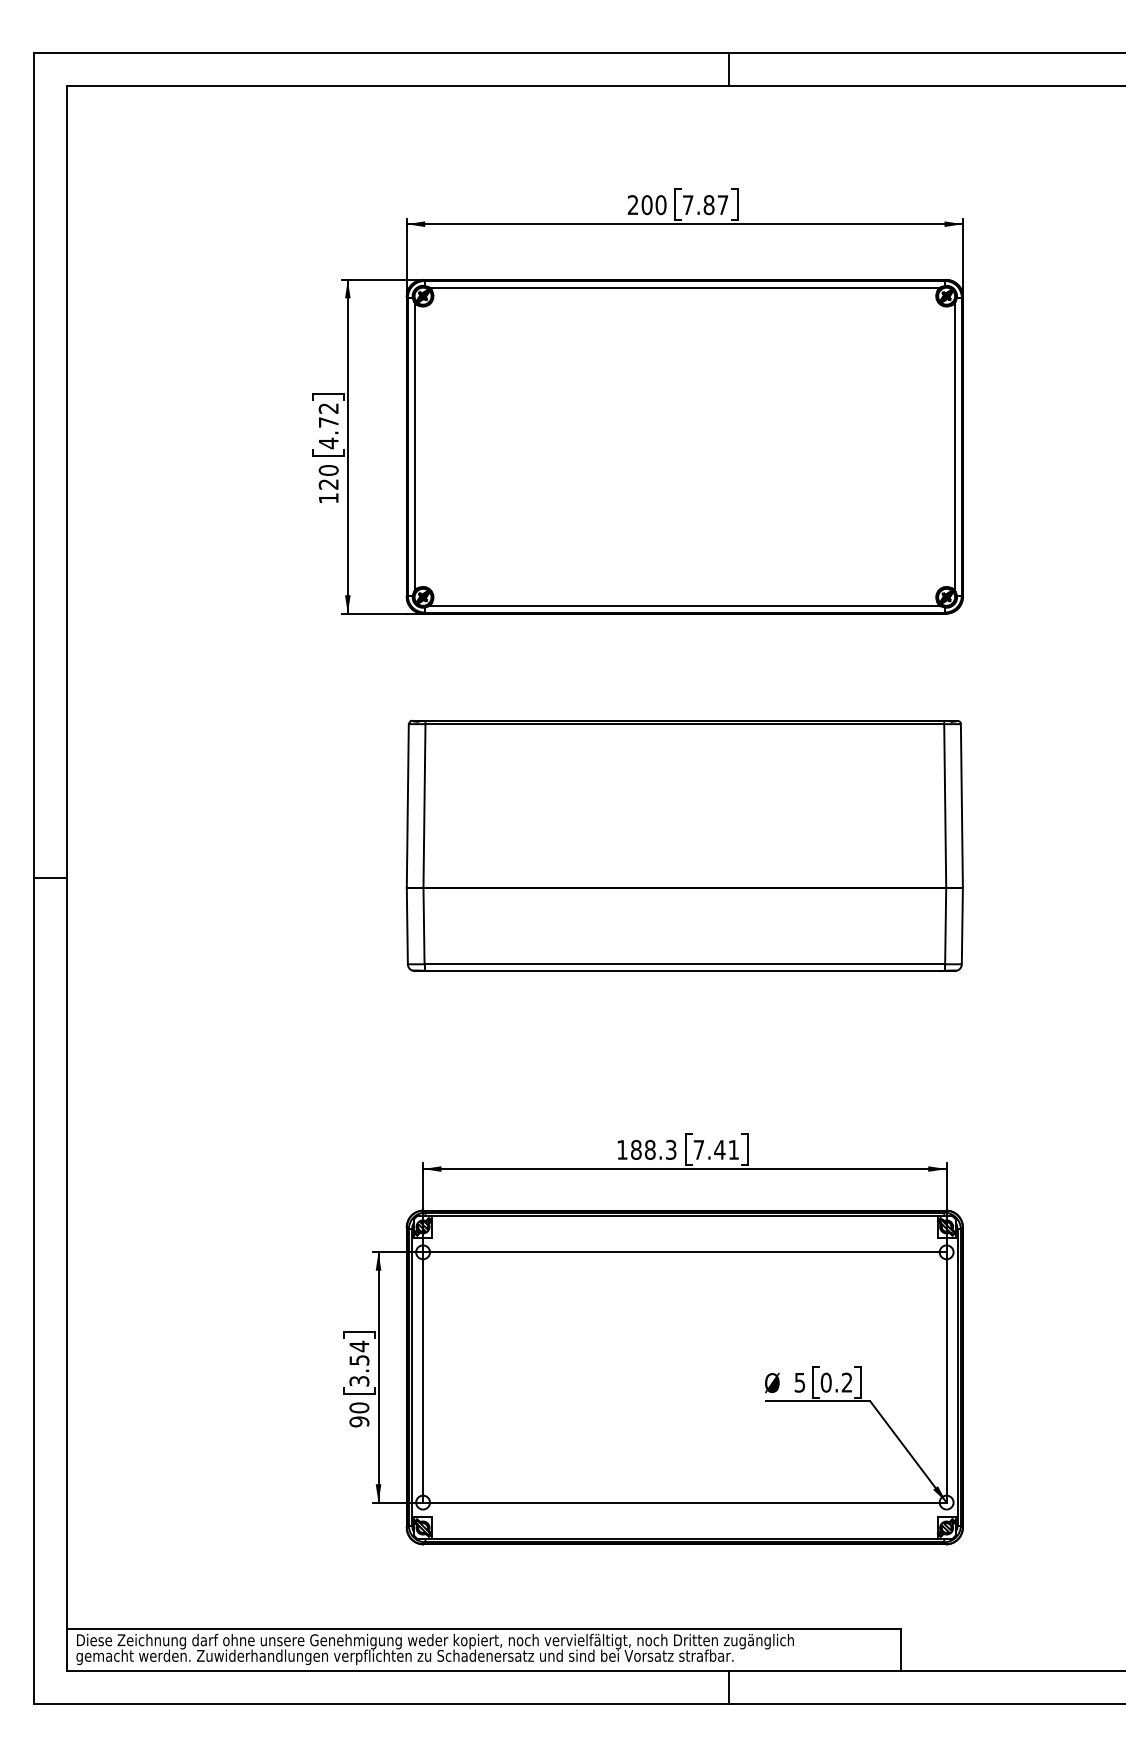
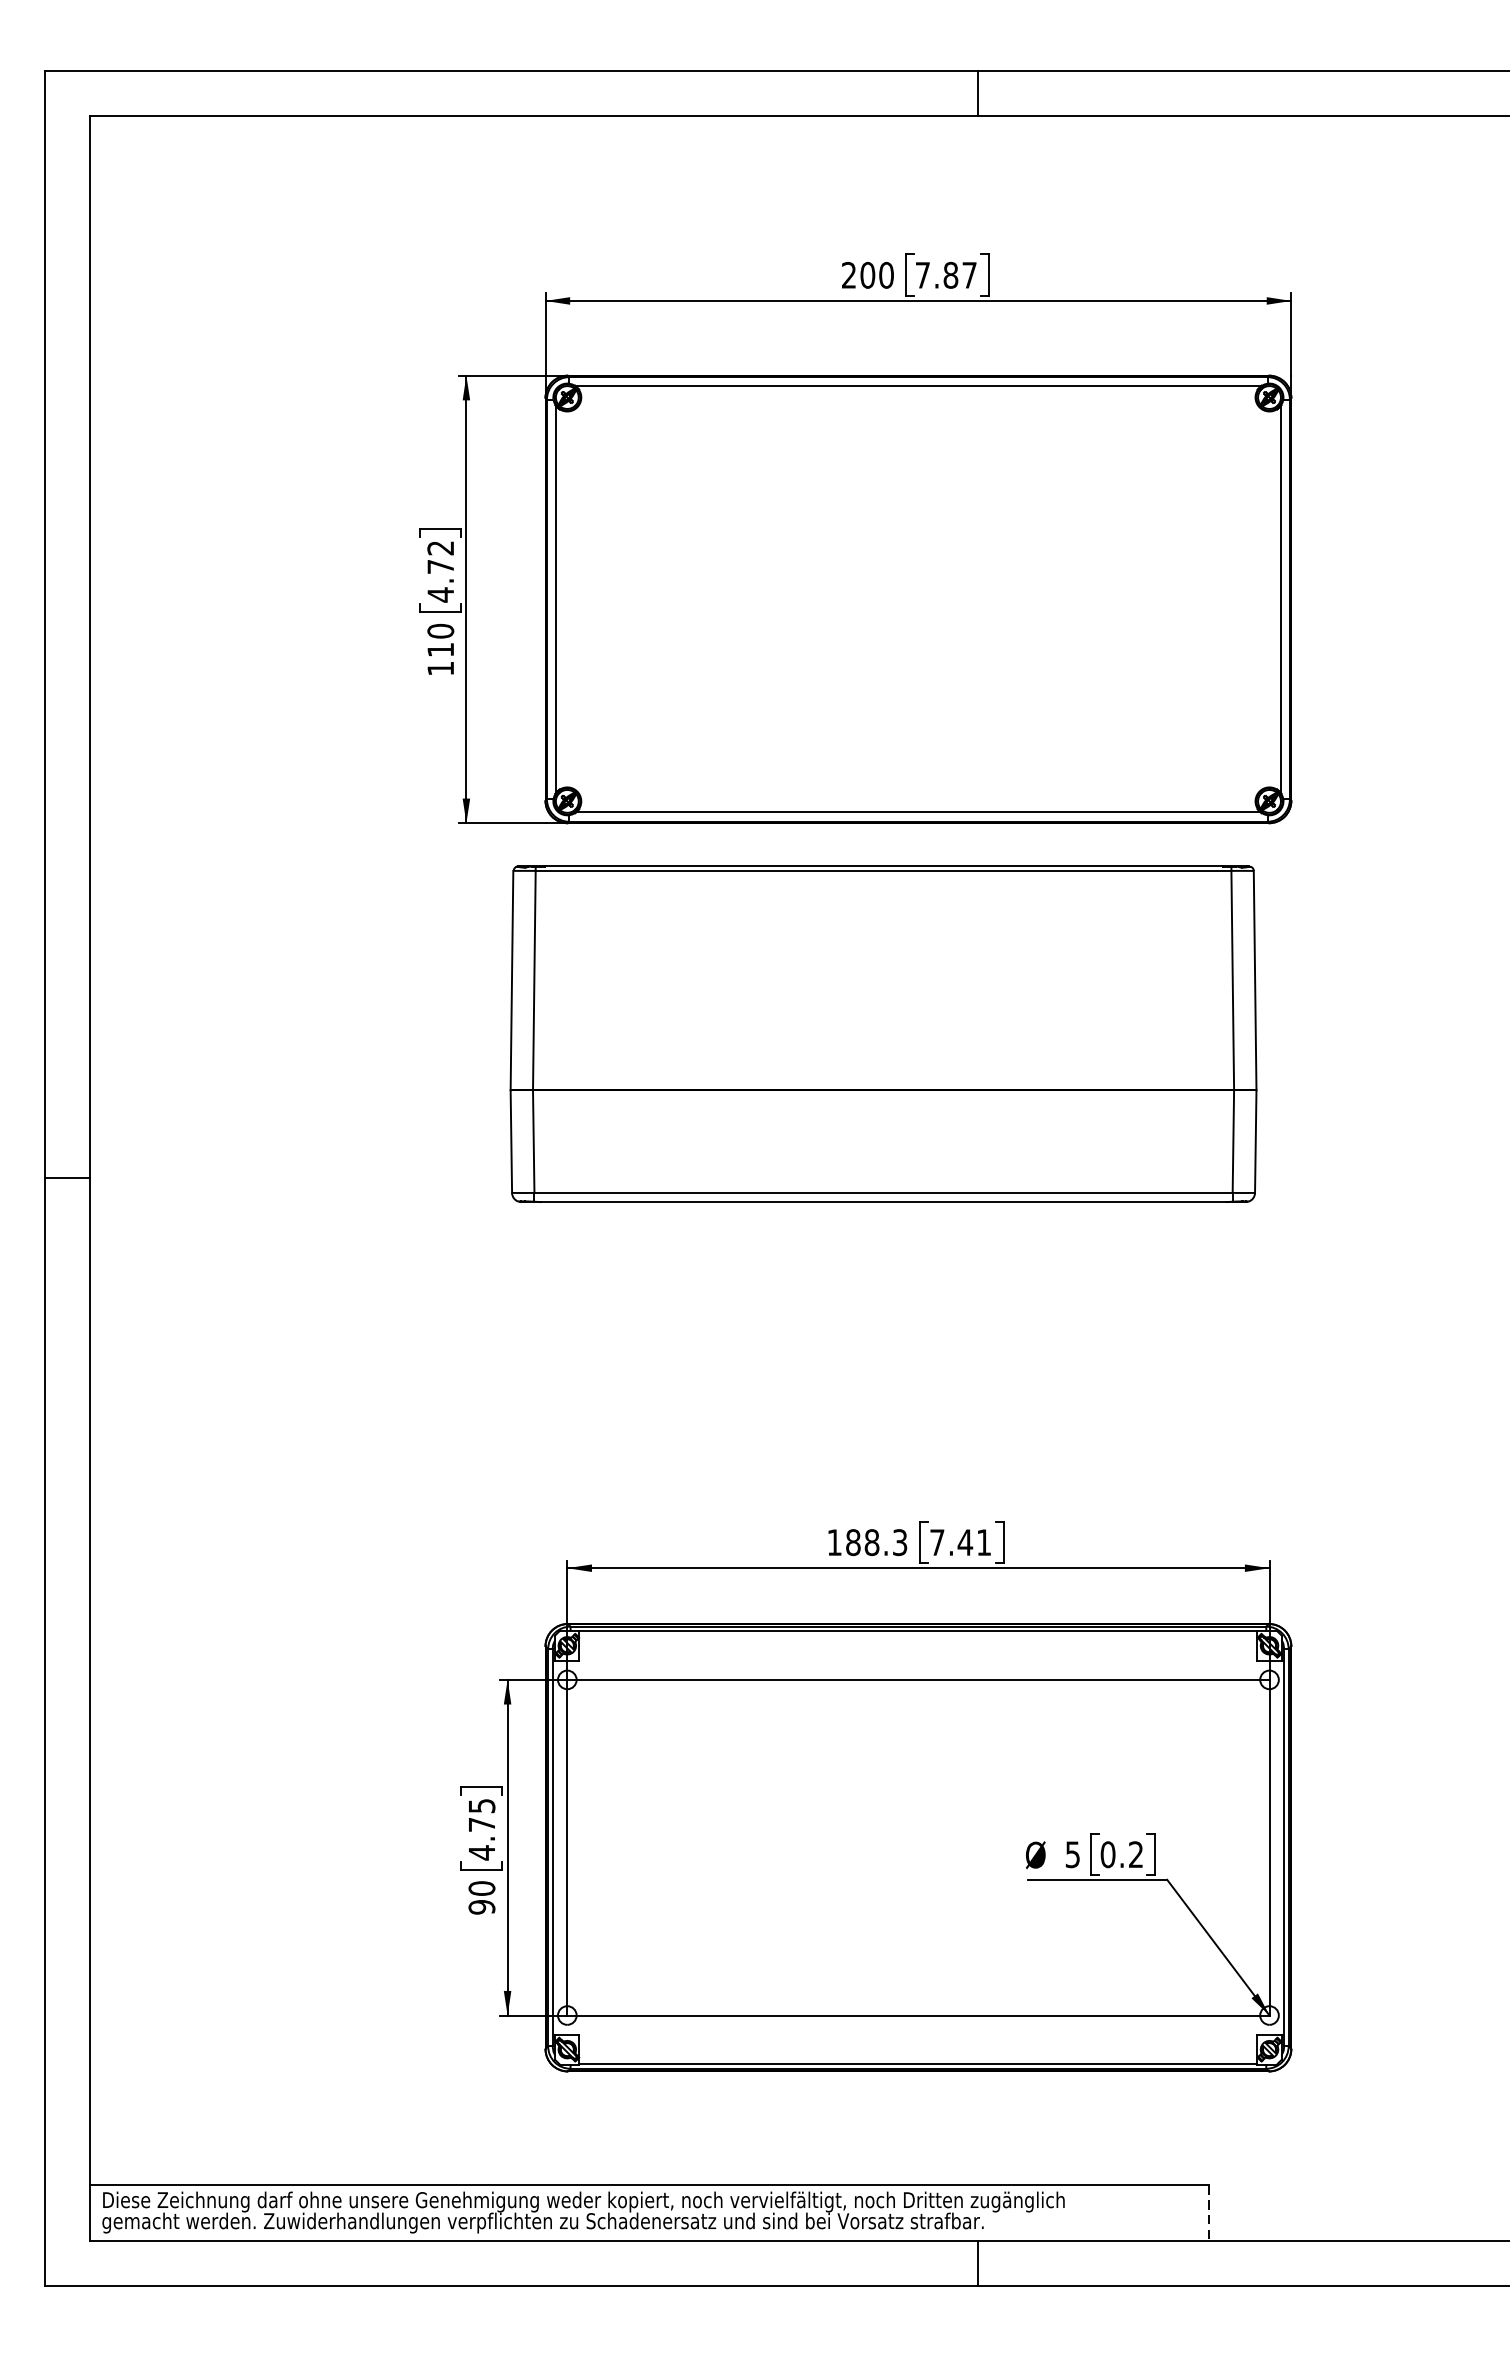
text: (328, 484) -> (440, 650), 120 -> 110
part: (684, 845) -> (883, 1033), moved
text: (359, 1363) -> (482, 1828), 3.54 -> 4.75
line: (901, 1650) -> (1208, 2213), solid -> dashed

